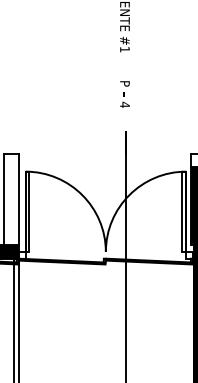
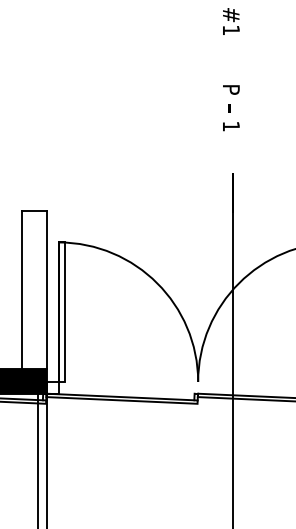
text: (124, 104) -> (230, 125), 4 -> 1

